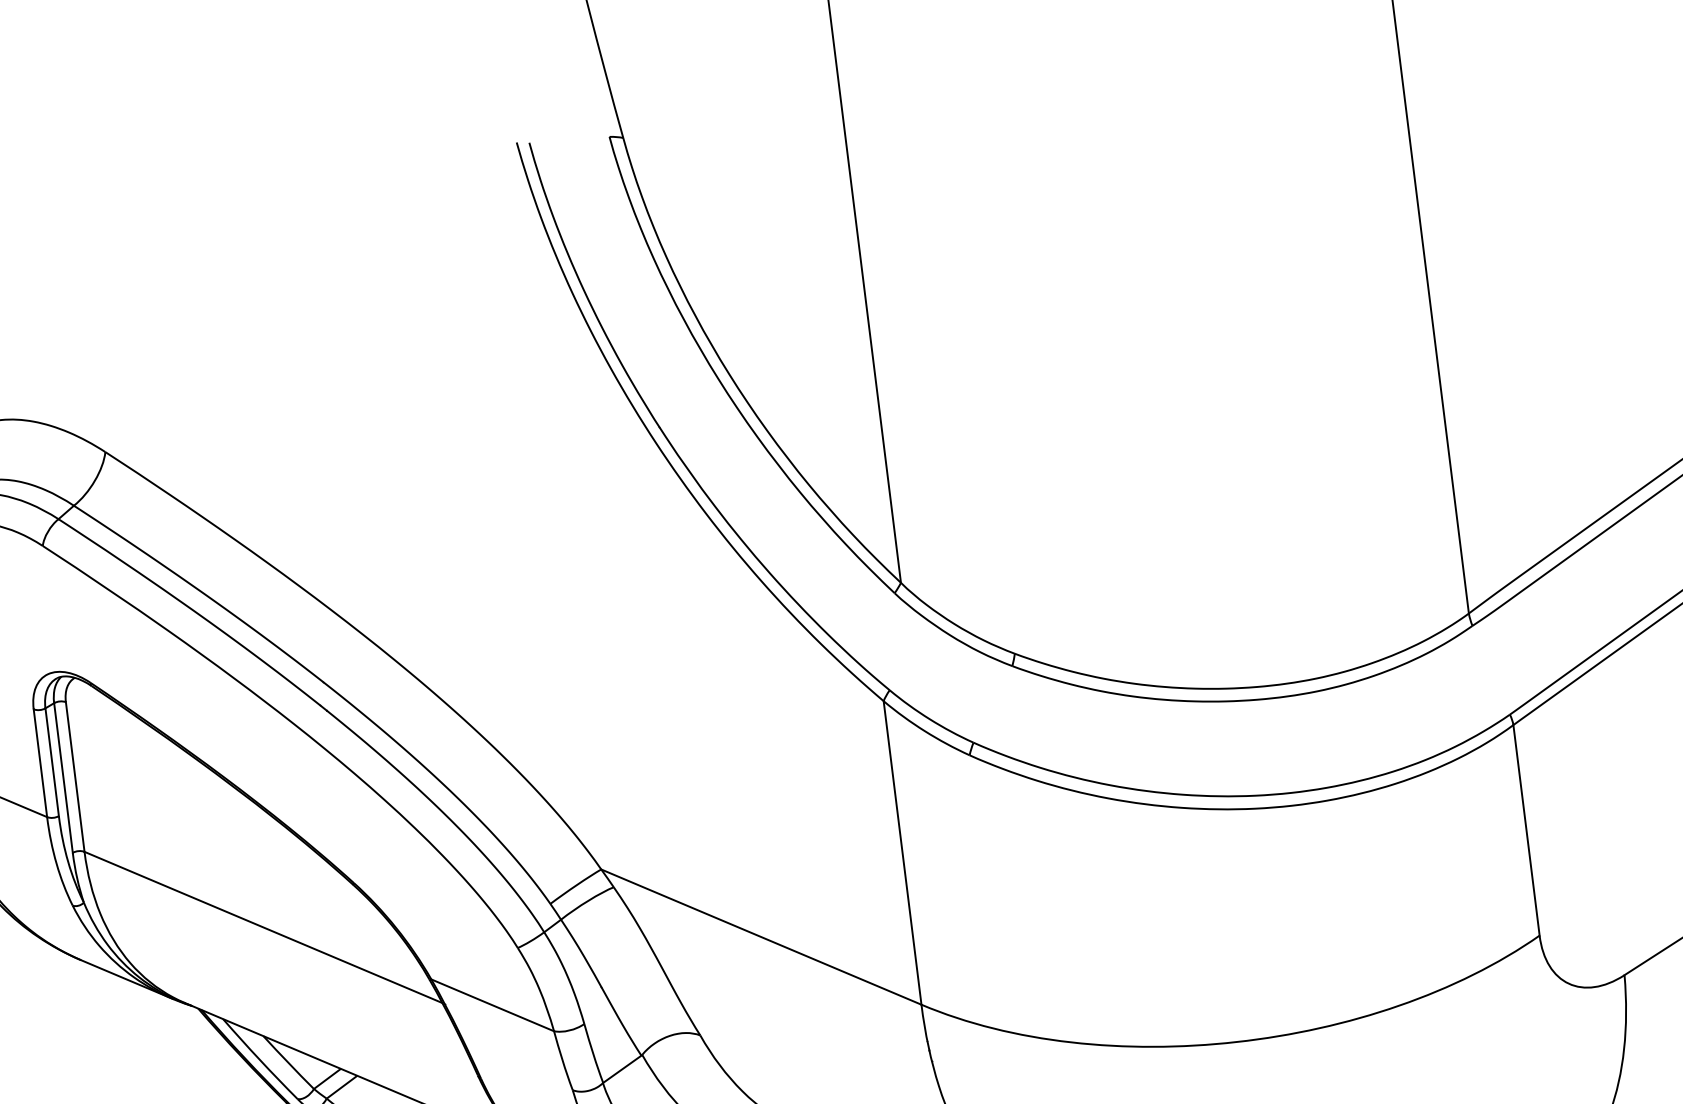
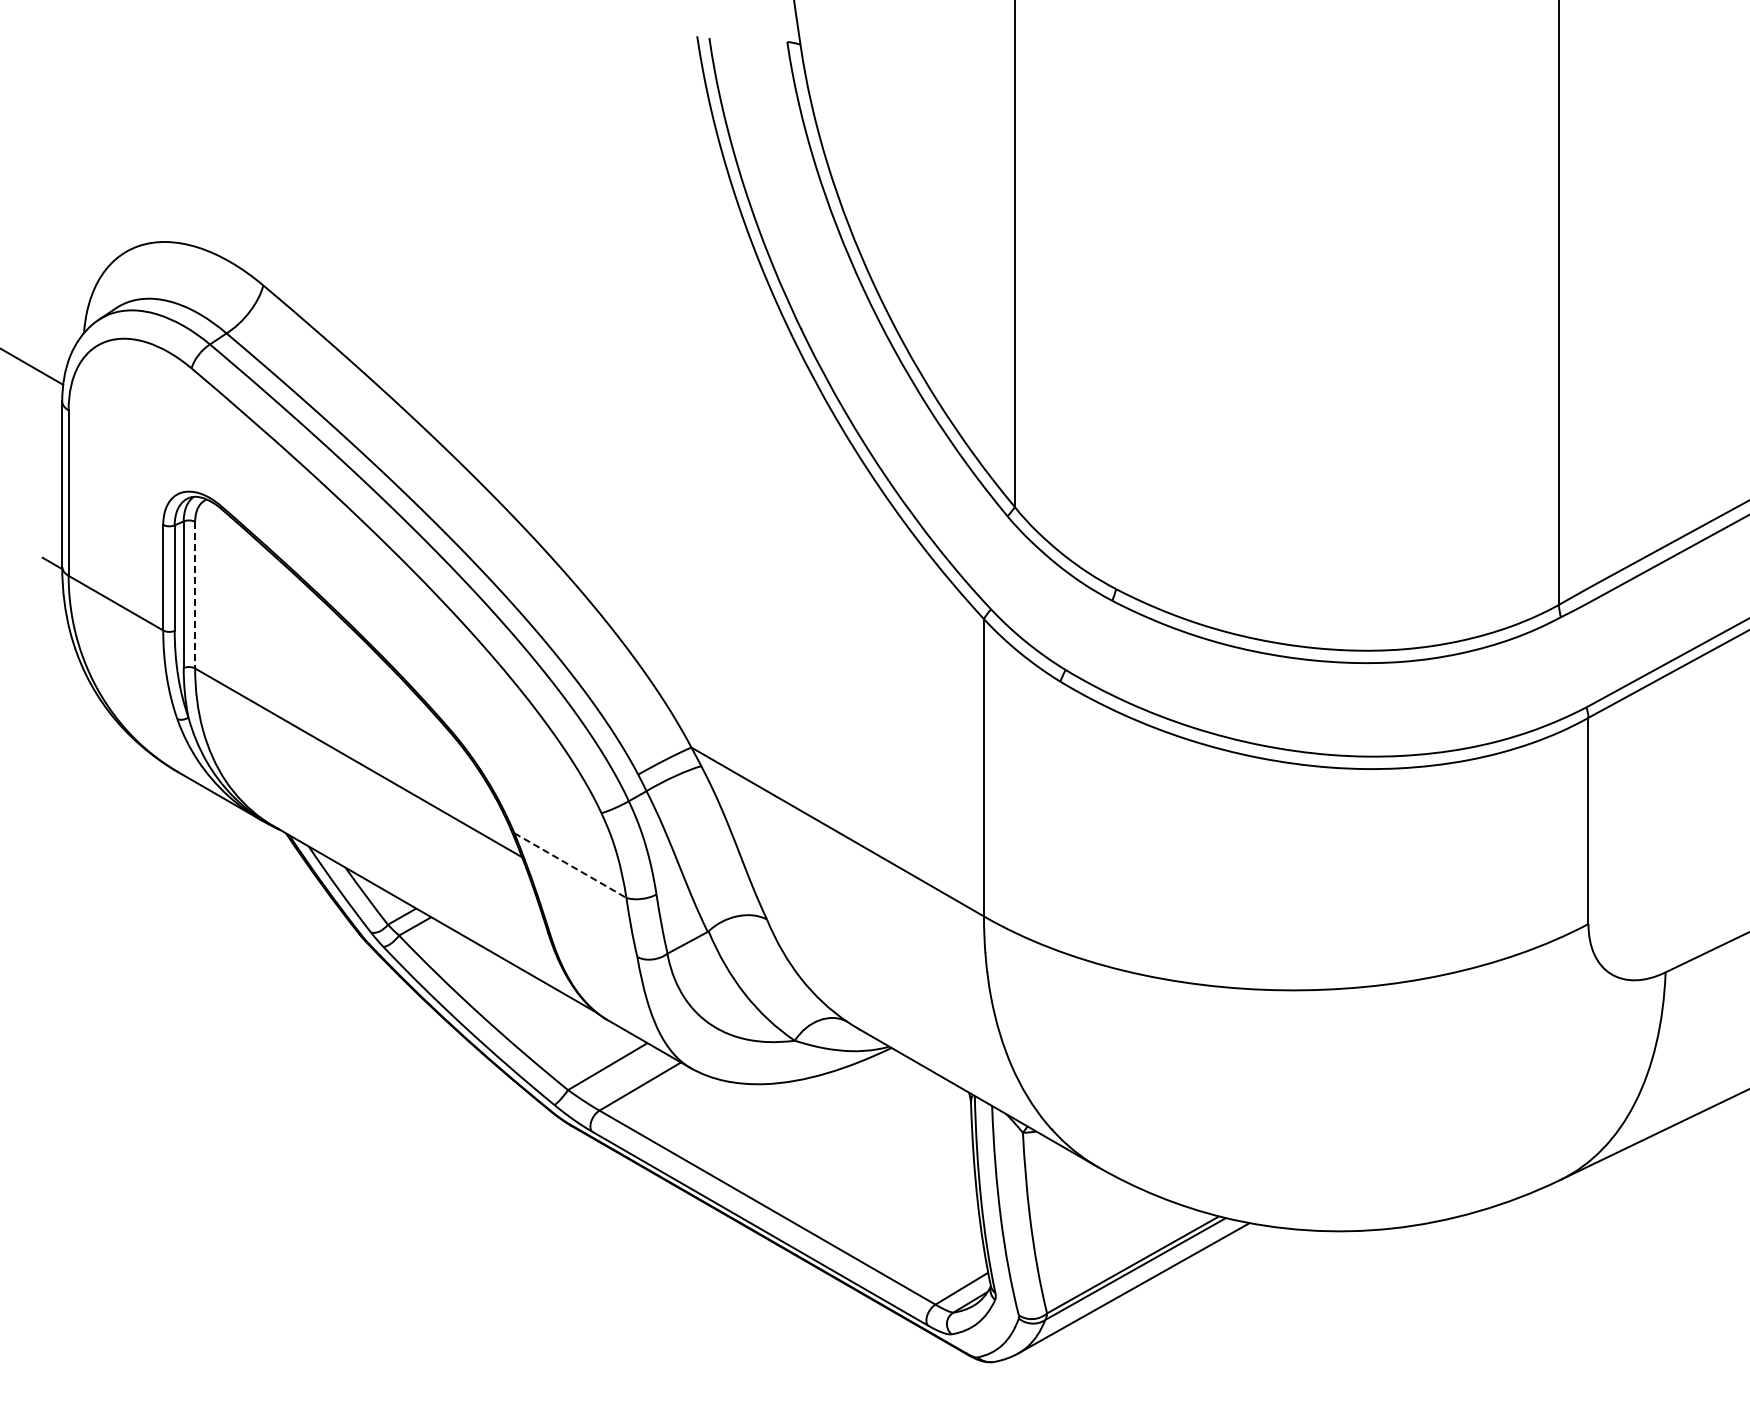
line: (75, 777) -> (195, 595), solid -> dashed
line: (492, 1005) -> (570, 865), solid -> dashed

